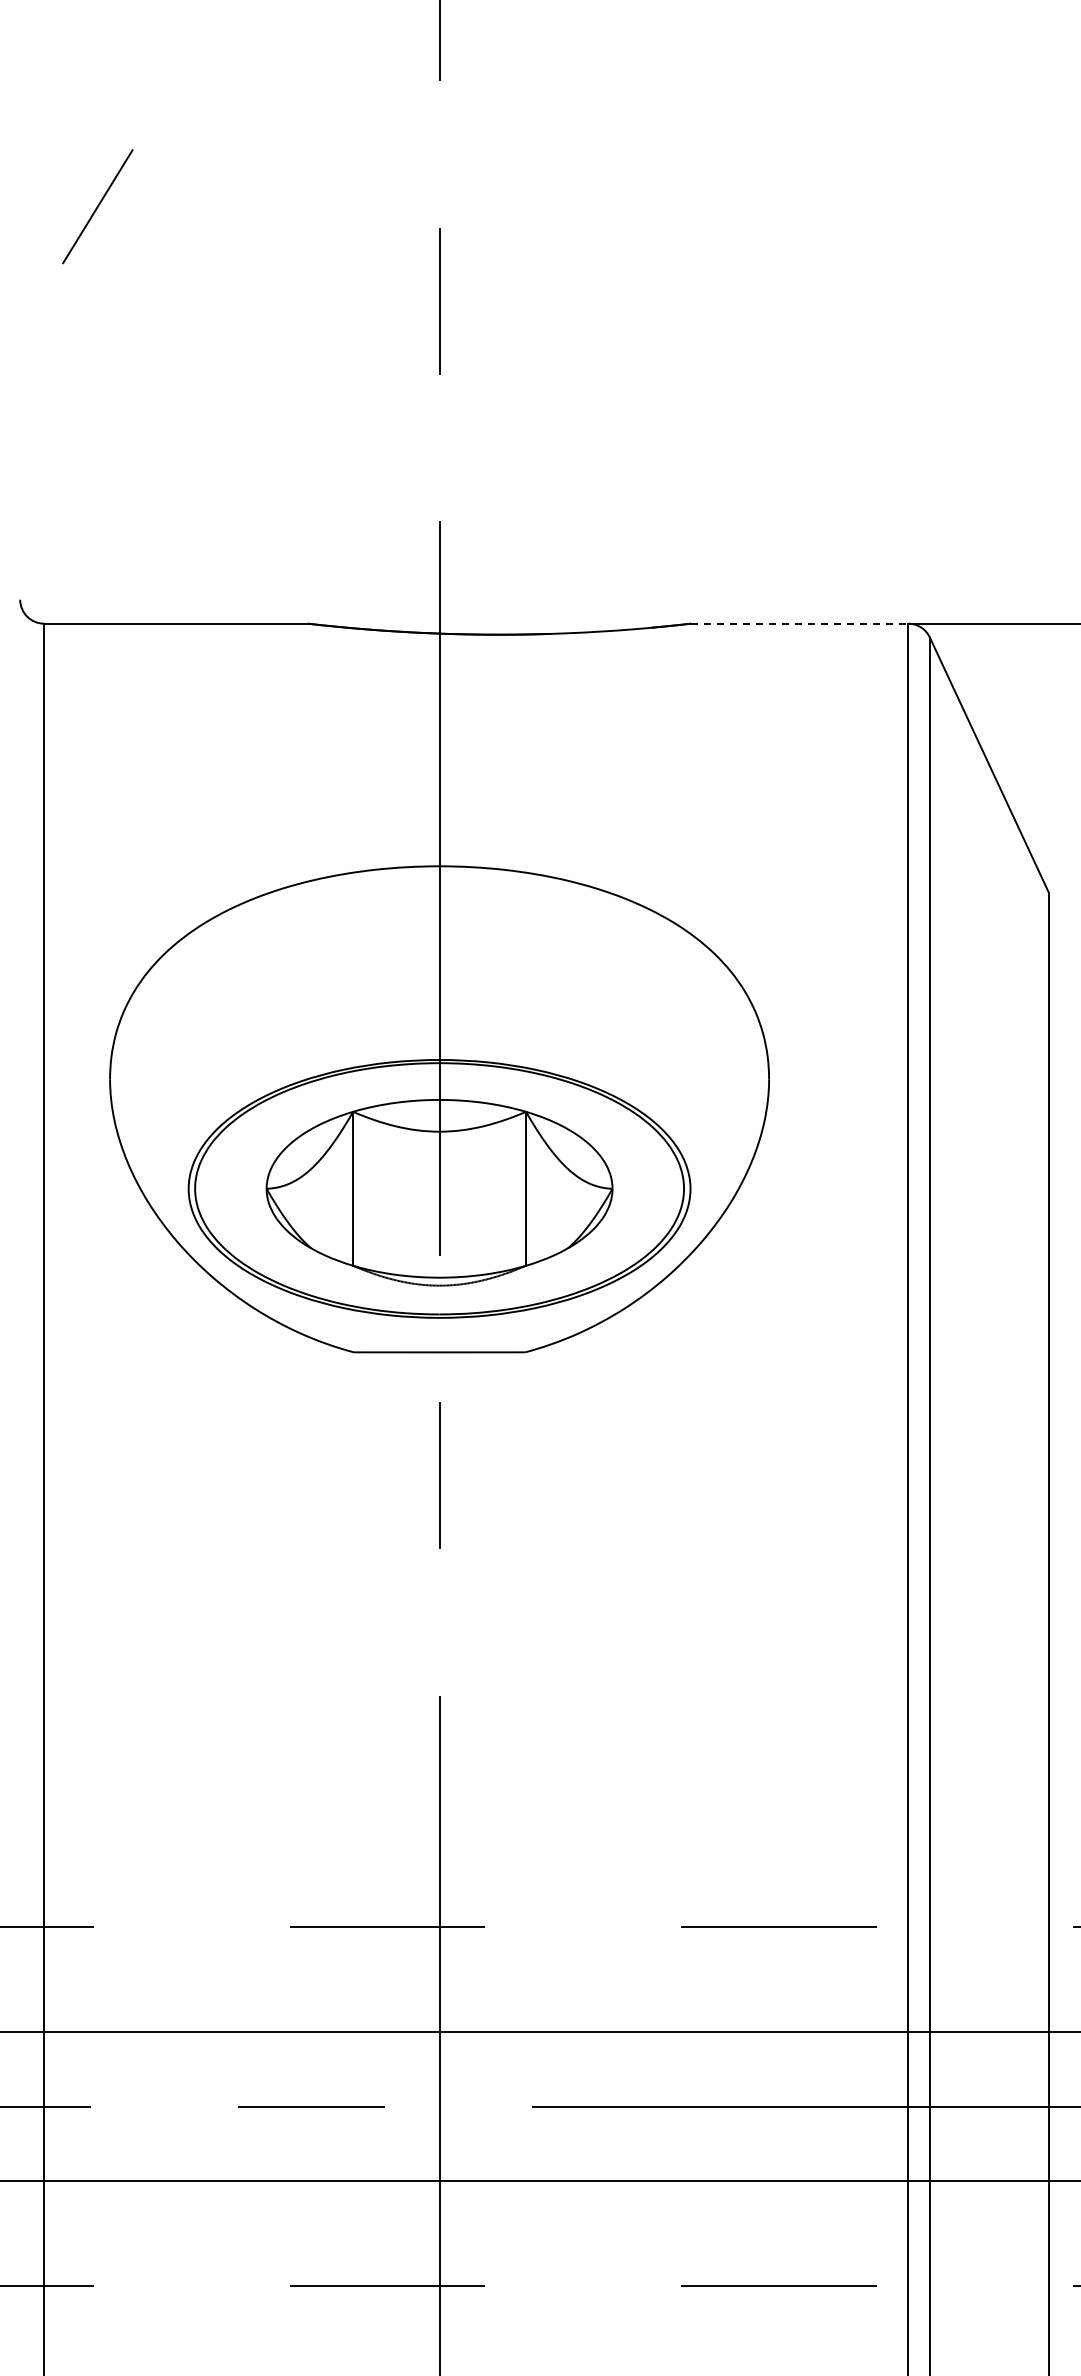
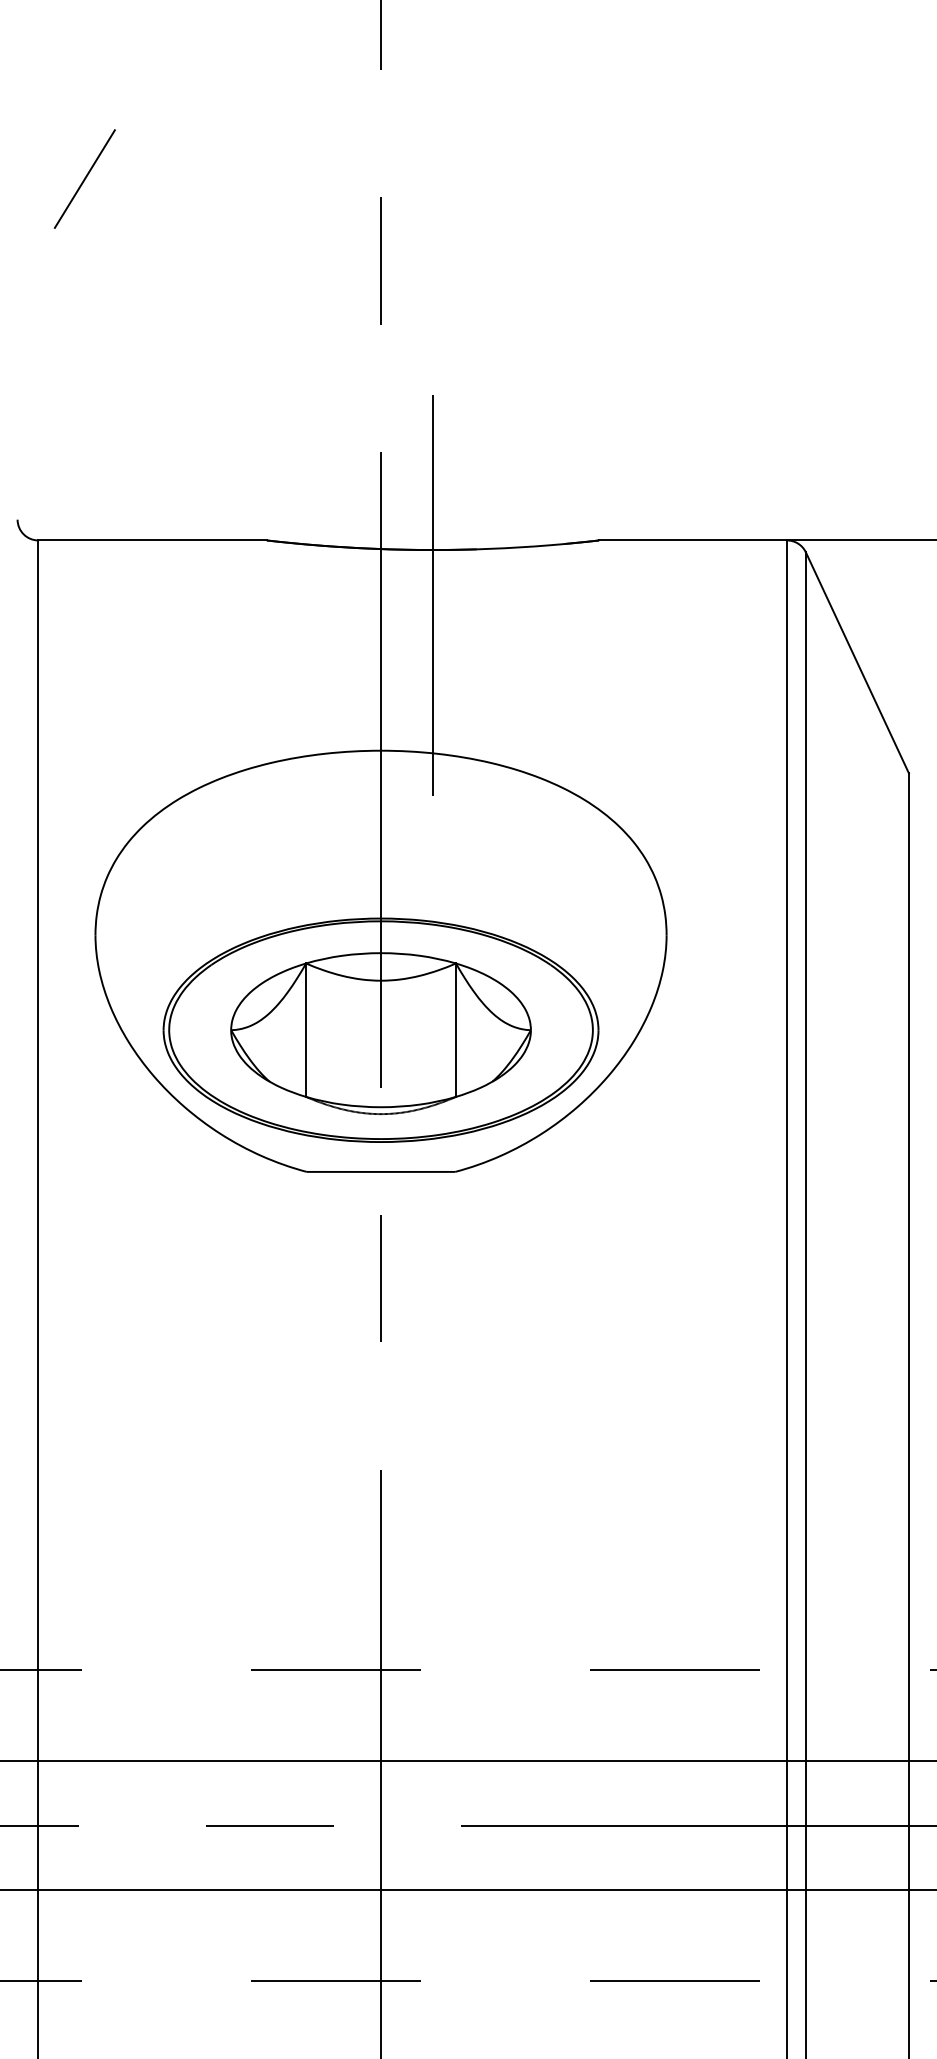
line: (800, 623) -> (693, 540), dashed -> solid
line: (499, 686) -> (432, 594), added

